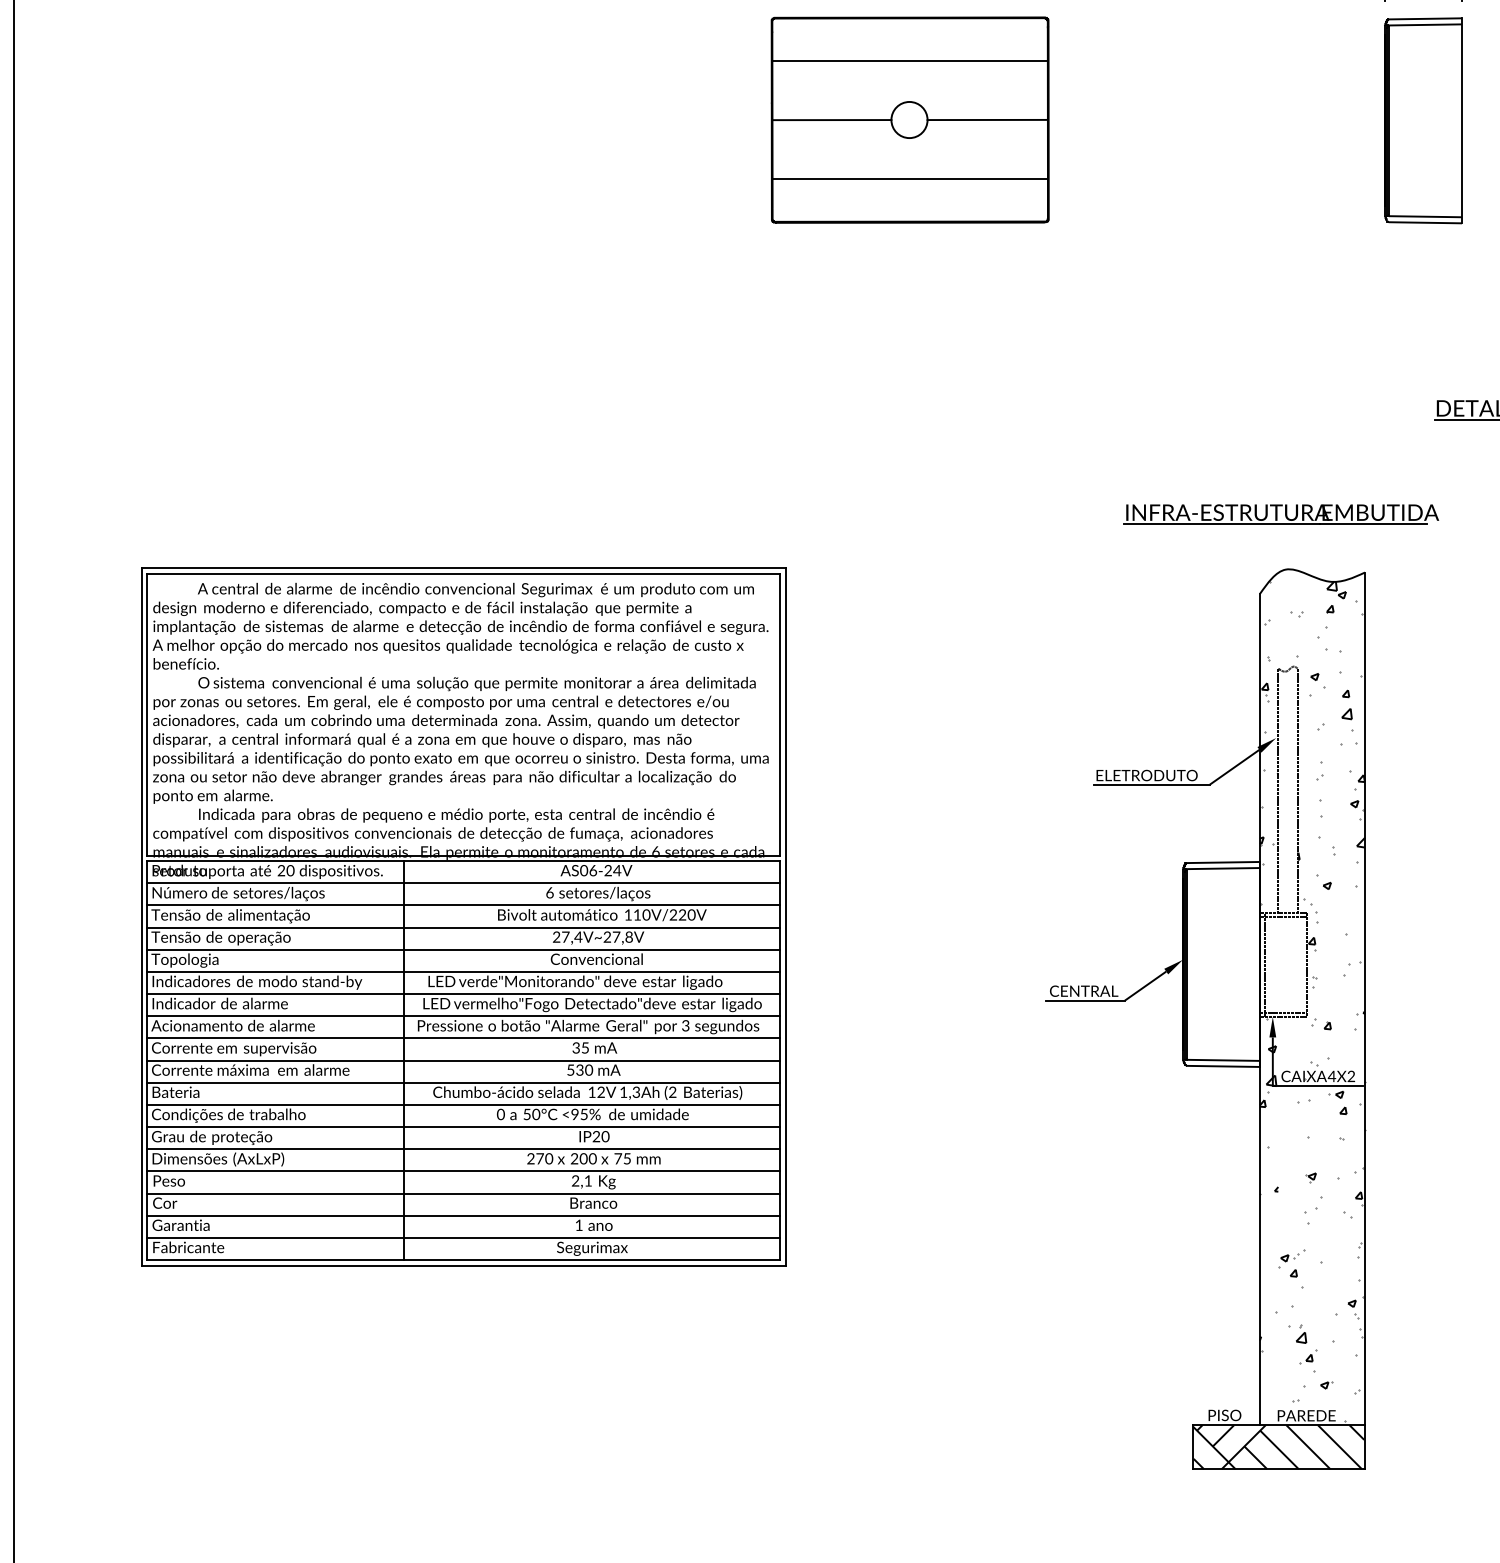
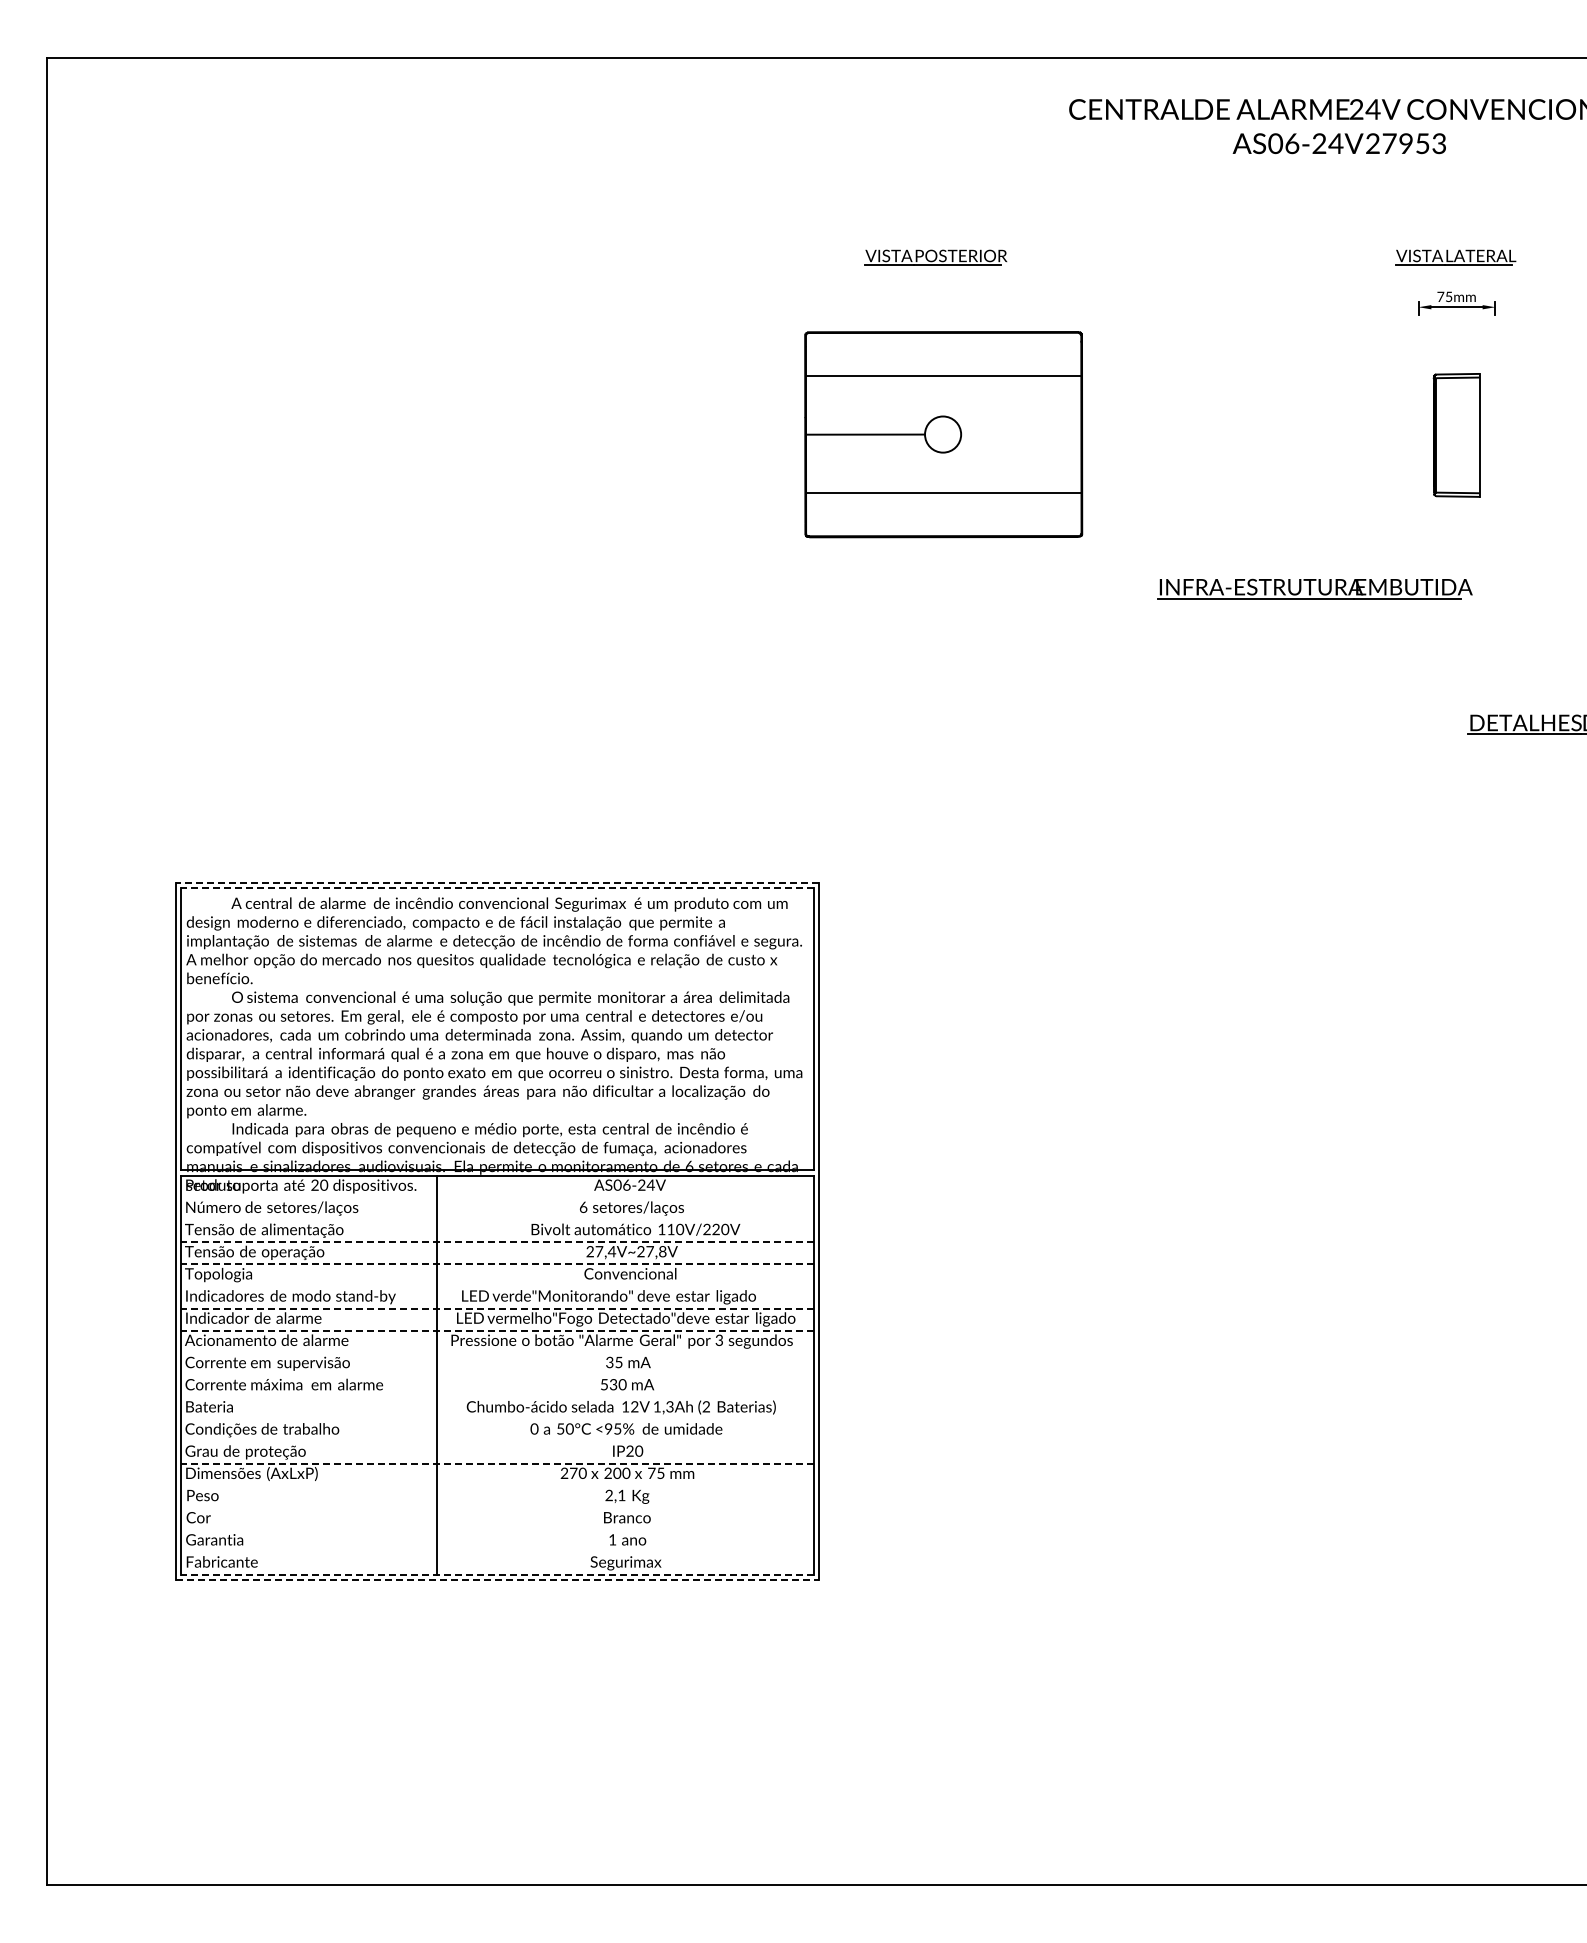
line: (987, 119) -> (1021, 434), removed
part: (1422, 120) -> (1456, 435), size x0.6
part: (1280, 513) -> (1314, 588), moved
line: (463, 567) -> (497, 882), solid -> dashed
line: (462, 573) -> (496, 888), solid -> dashed
line: (463, 882) -> (497, 1197), removed
line: (463, 904) -> (497, 1219), removed
line: (462, 927) -> (496, 1242), solid -> dashed
line: (462, 949) -> (496, 1264), solid -> dashed
line: (463, 971) -> (497, 1286), removed
line: (462, 993) -> (496, 1308), solid -> dashed
line: (462, 1015) -> (496, 1330), solid -> dashed
part: (1205, 1018) -> (1239, 1333), removed
line: (463, 1037) -> (497, 1352), removed
line: (463, 1060) -> (497, 1375), removed
line: (463, 1082) -> (497, 1397), removed
line: (463, 1104) -> (497, 1419), removed
line: (463, 1126) -> (497, 1441), removed
line: (462, 1148) -> (496, 1463), solid -> dashed
line: (463, 1170) -> (497, 1485), removed
line: (463, 1193) -> (497, 1508), removed
line: (463, 1215) -> (497, 1530), removed
line: (463, 1237) -> (497, 1552), removed
line: (462, 1259) -> (496, 1574), solid -> dashed
line: (463, 1265) -> (497, 1580), solid -> dashed

